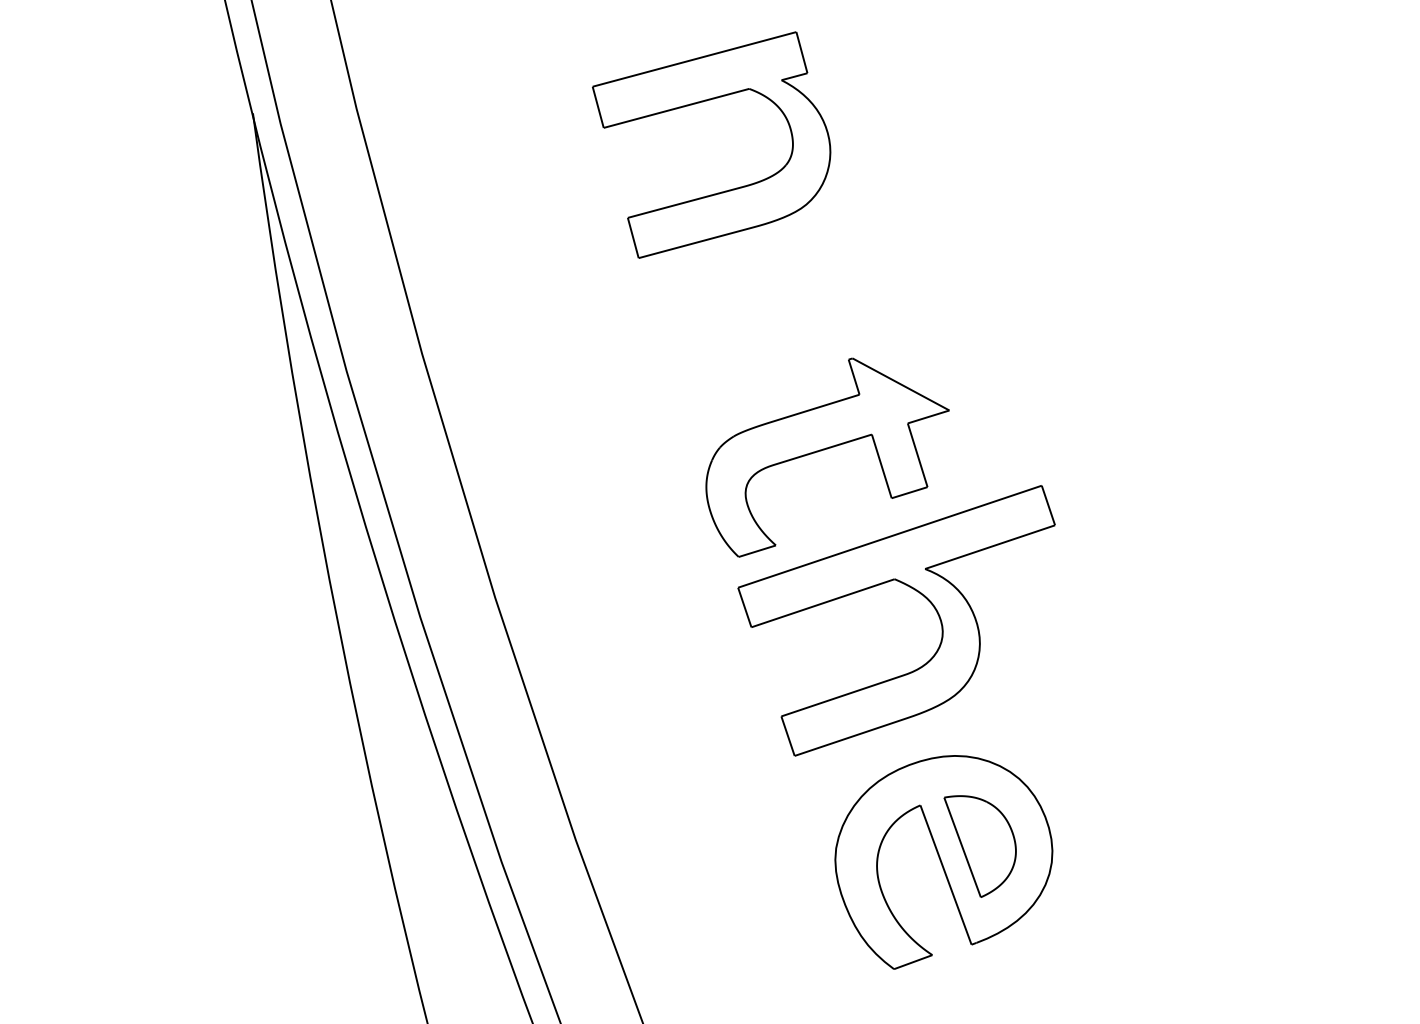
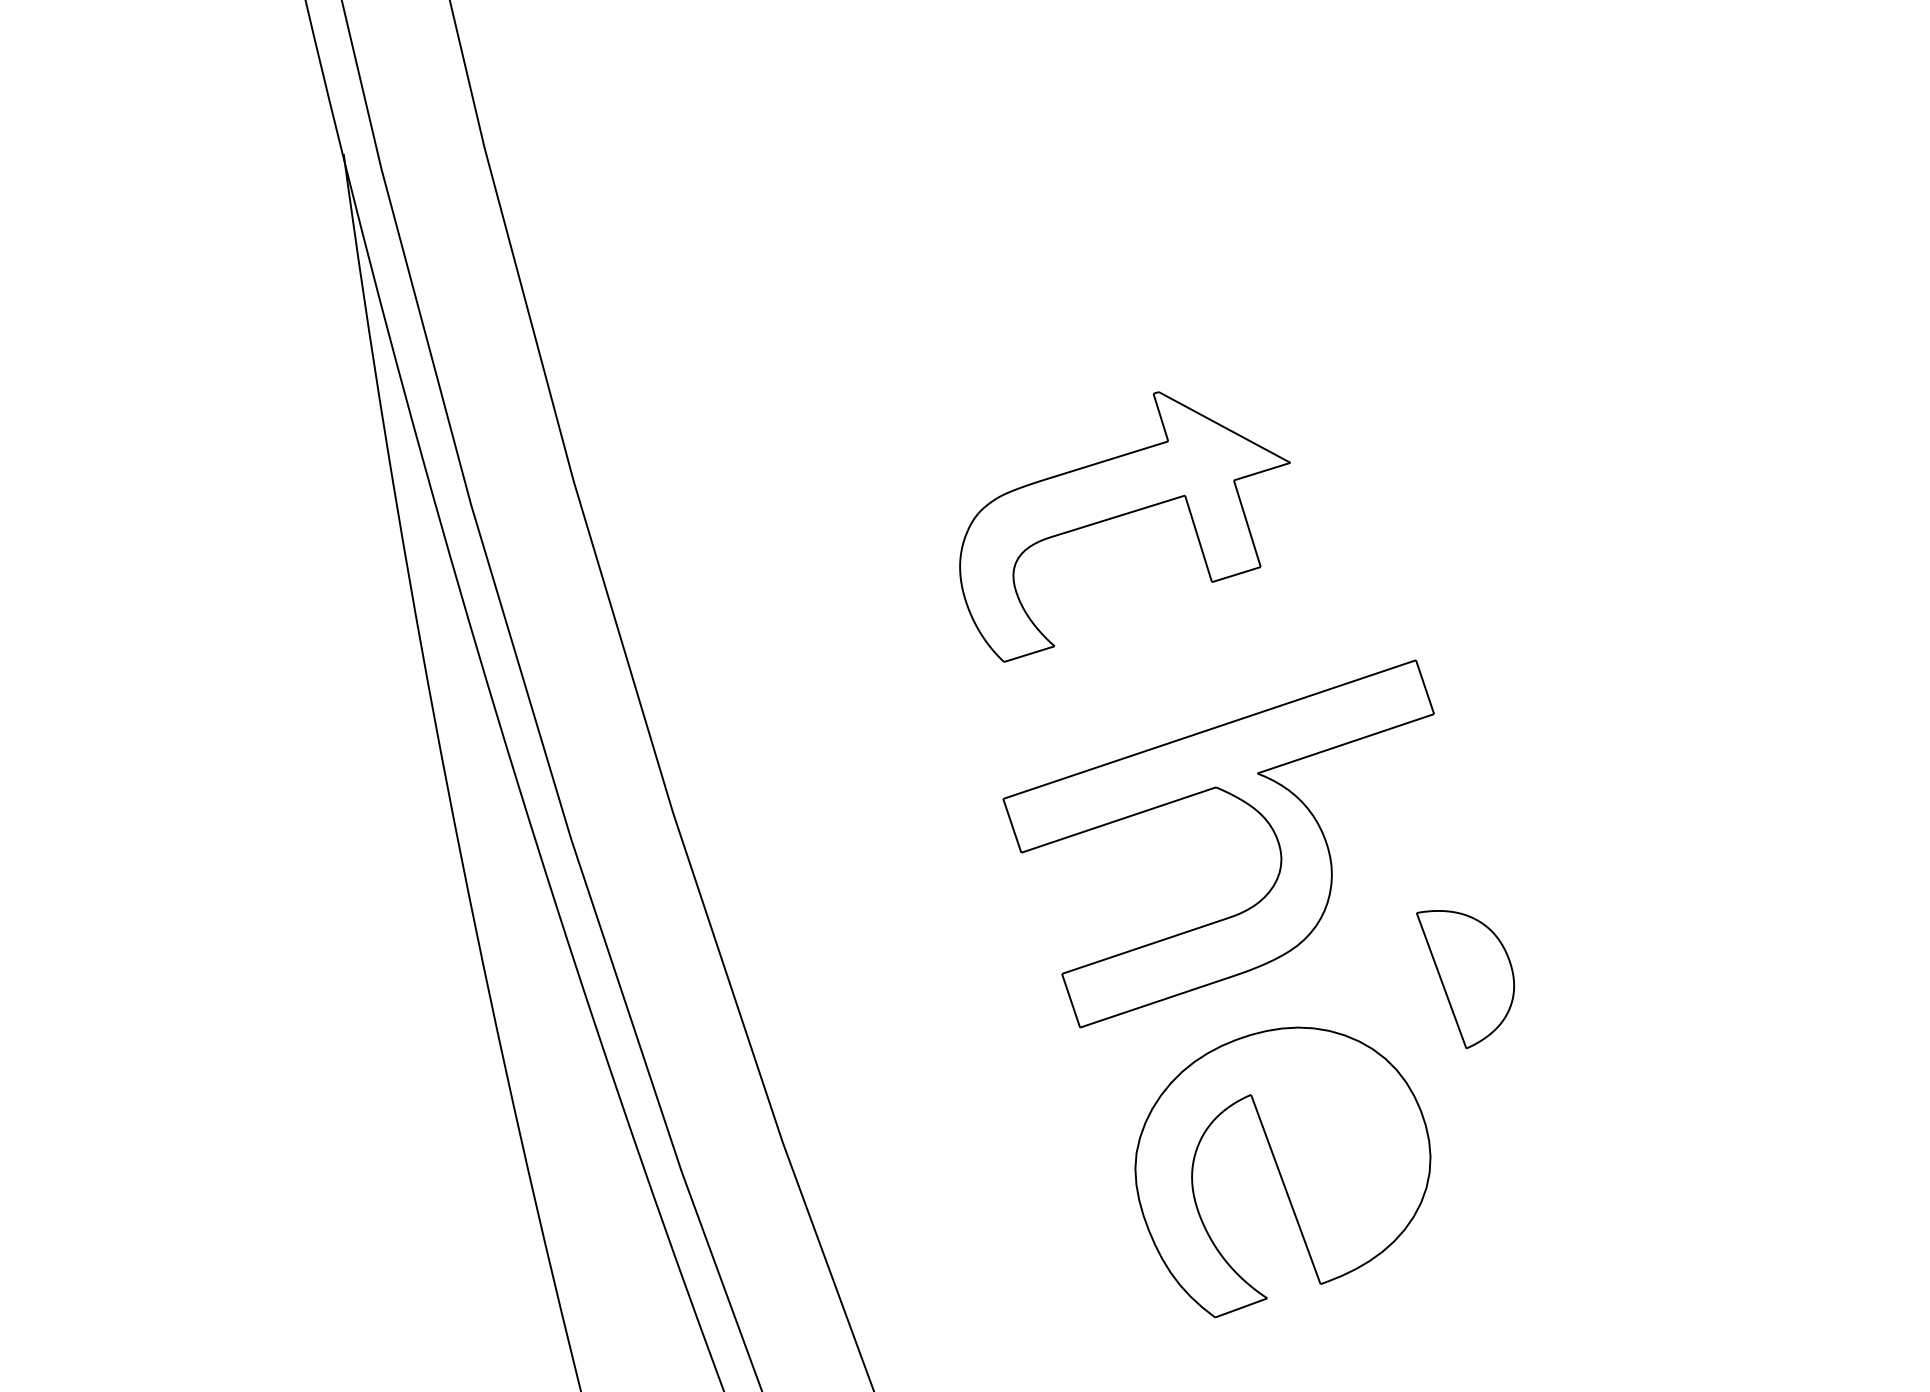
part: (699, 103) -> (950, 140), removed
part: (824, 450) -> (1120, 517), moved
part: (979, 846) -> (1464, 979), moved

